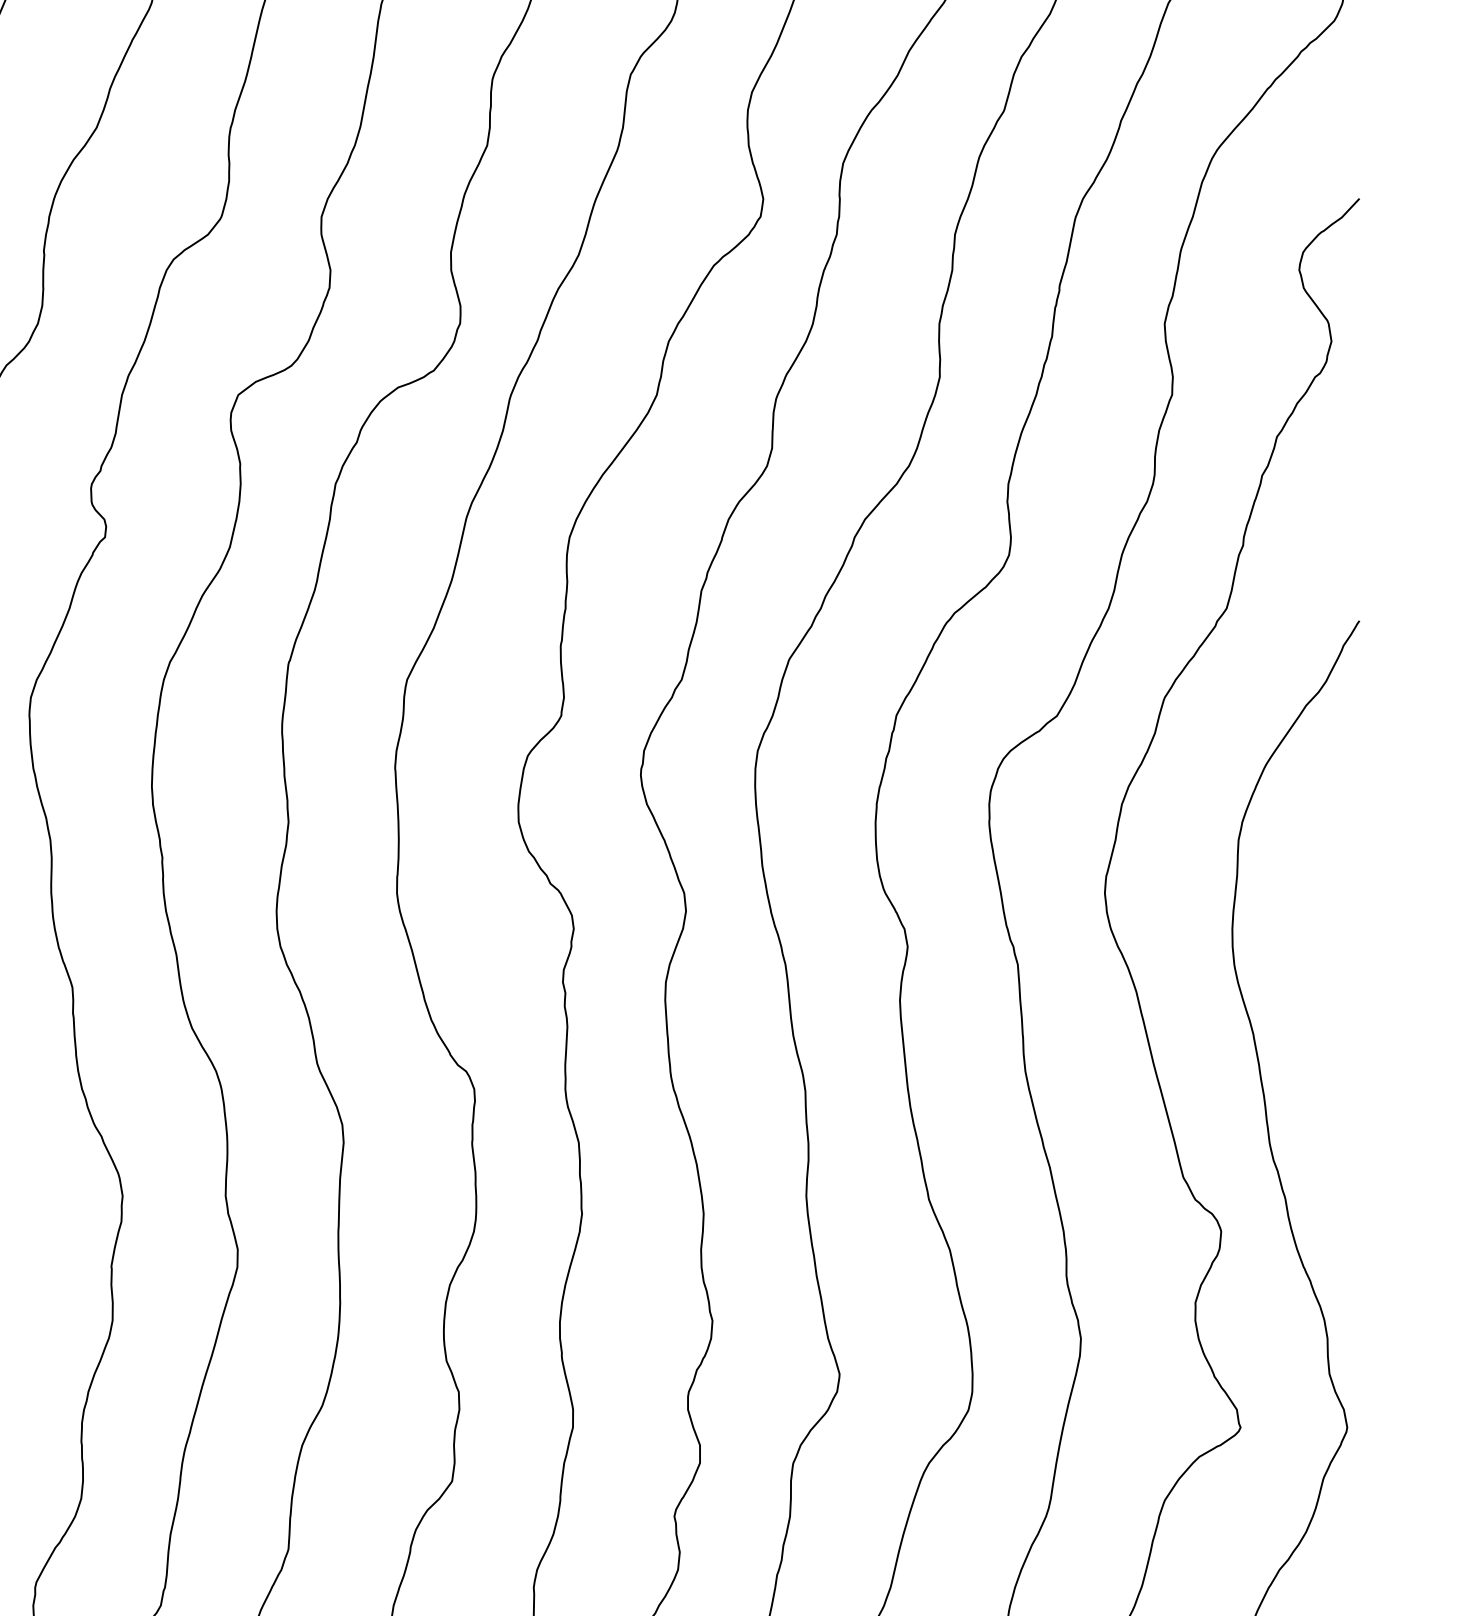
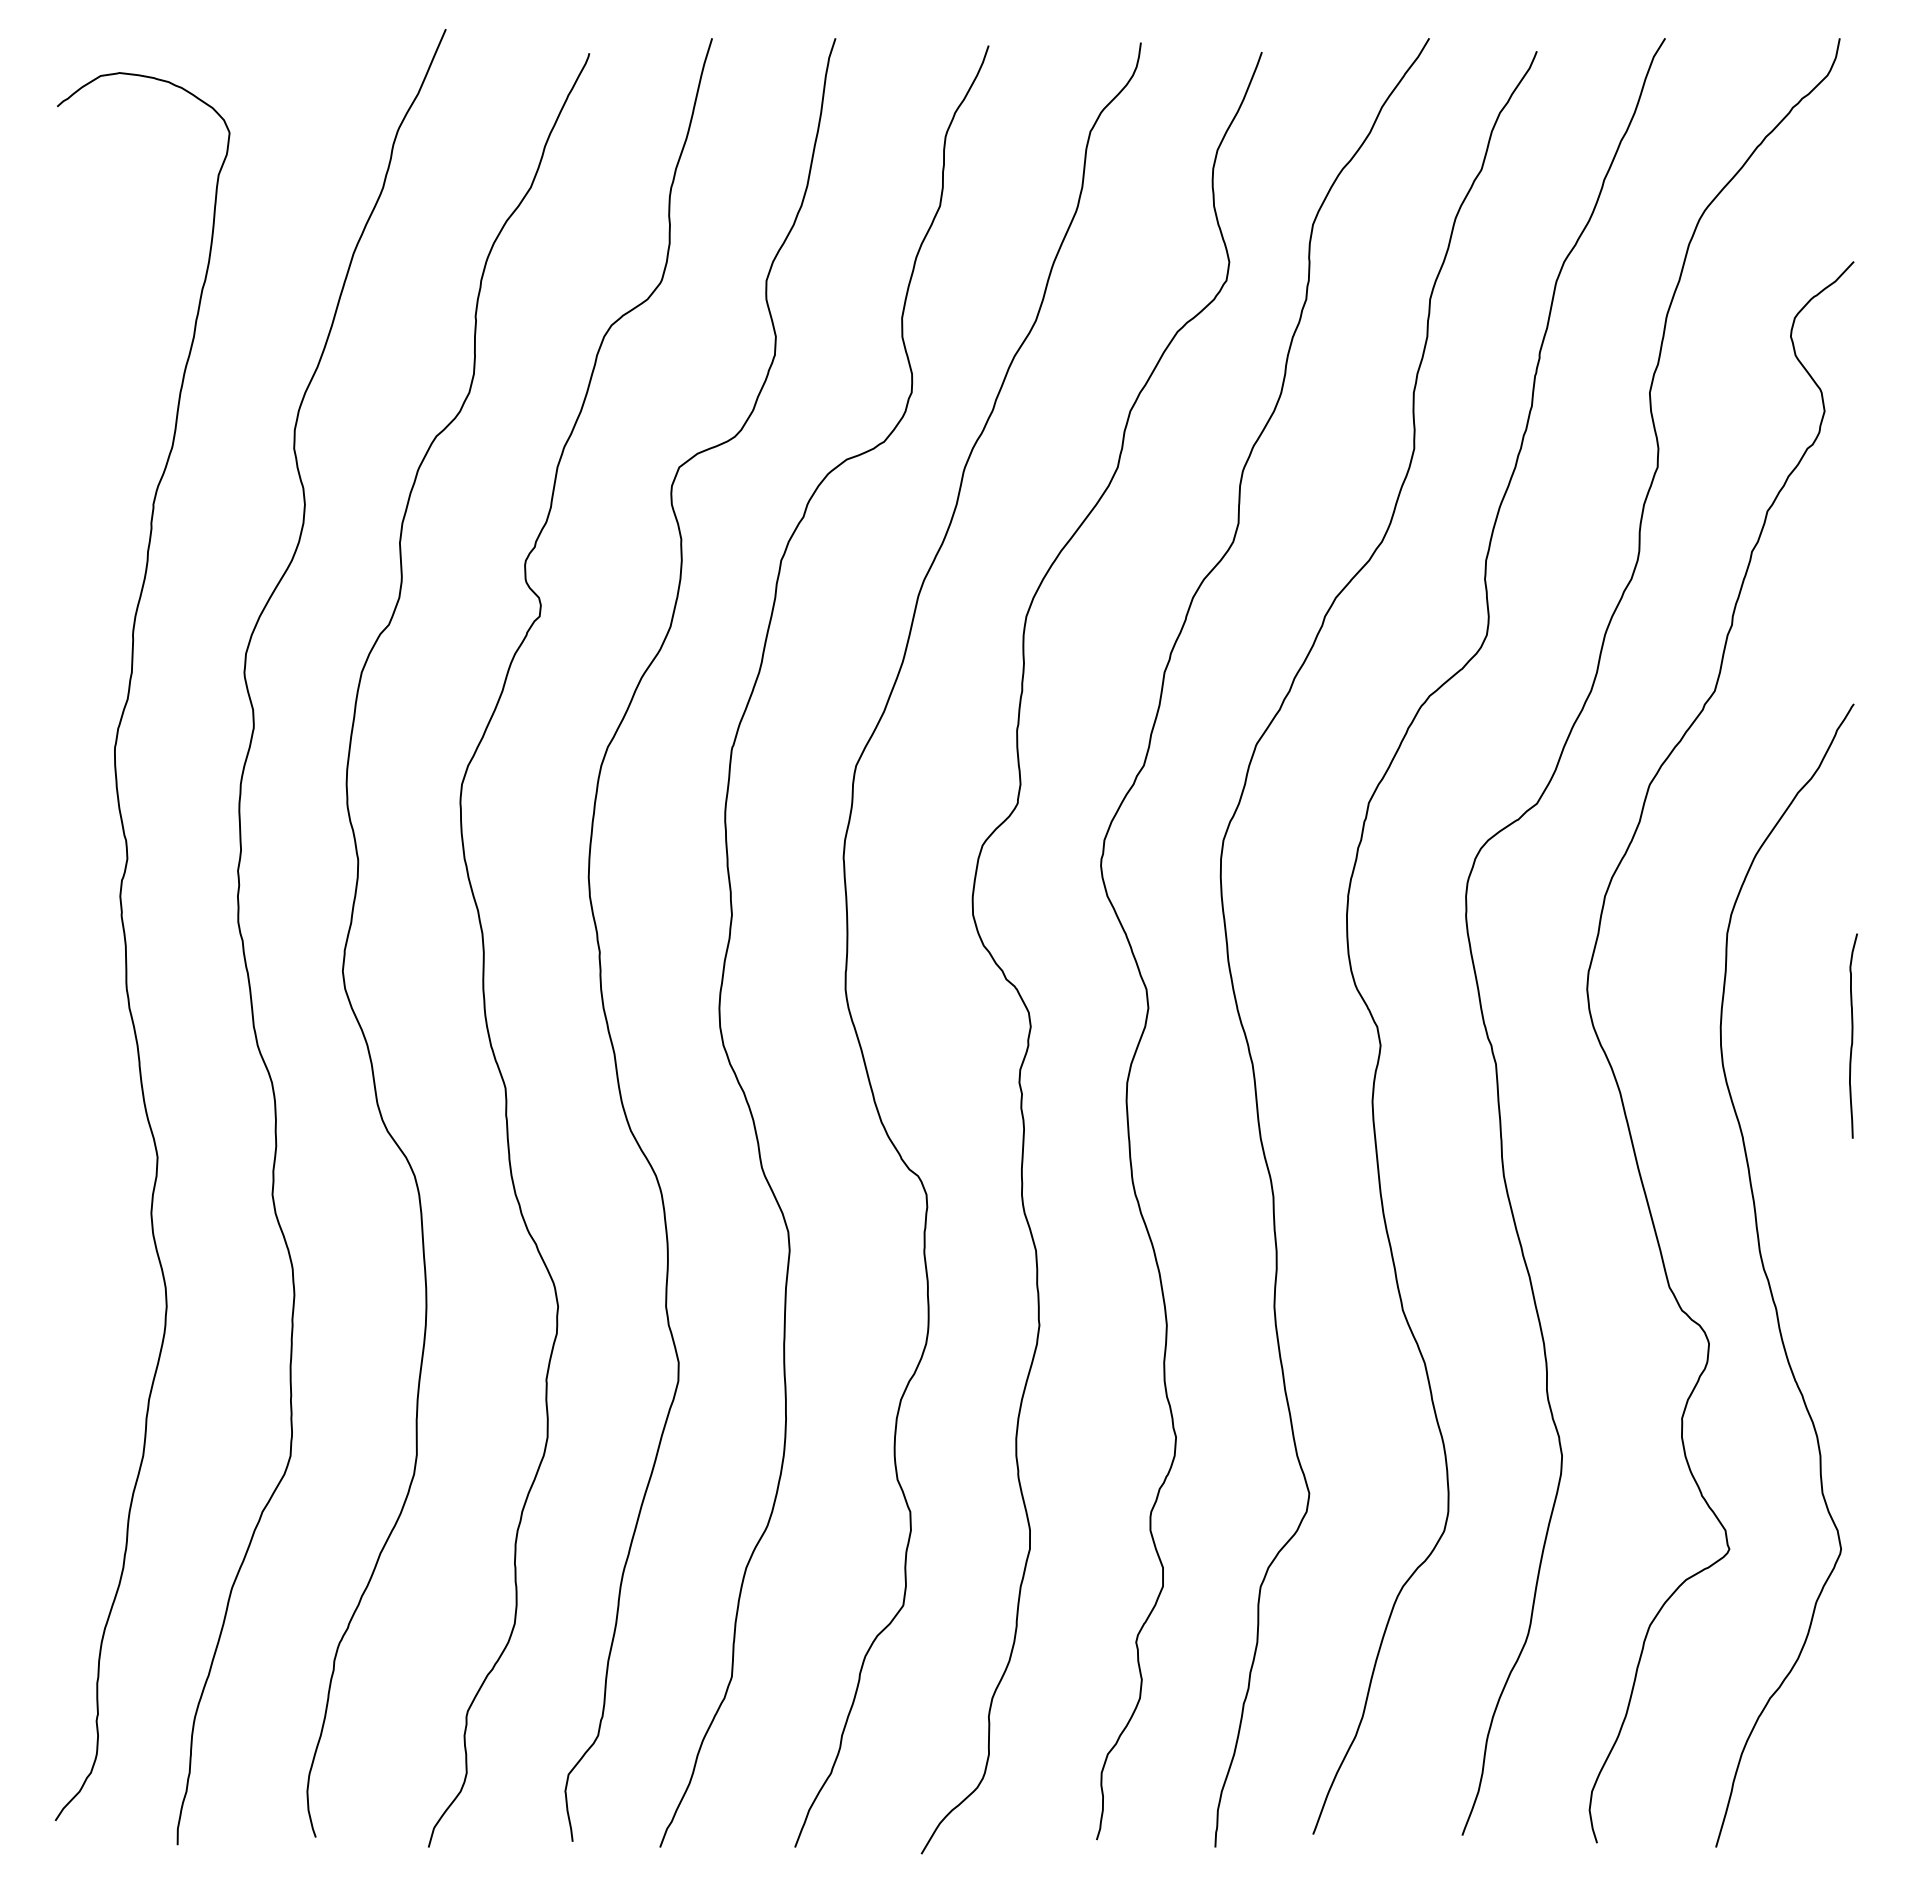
curve: (1359, 937) -> (1853, 1035), added

